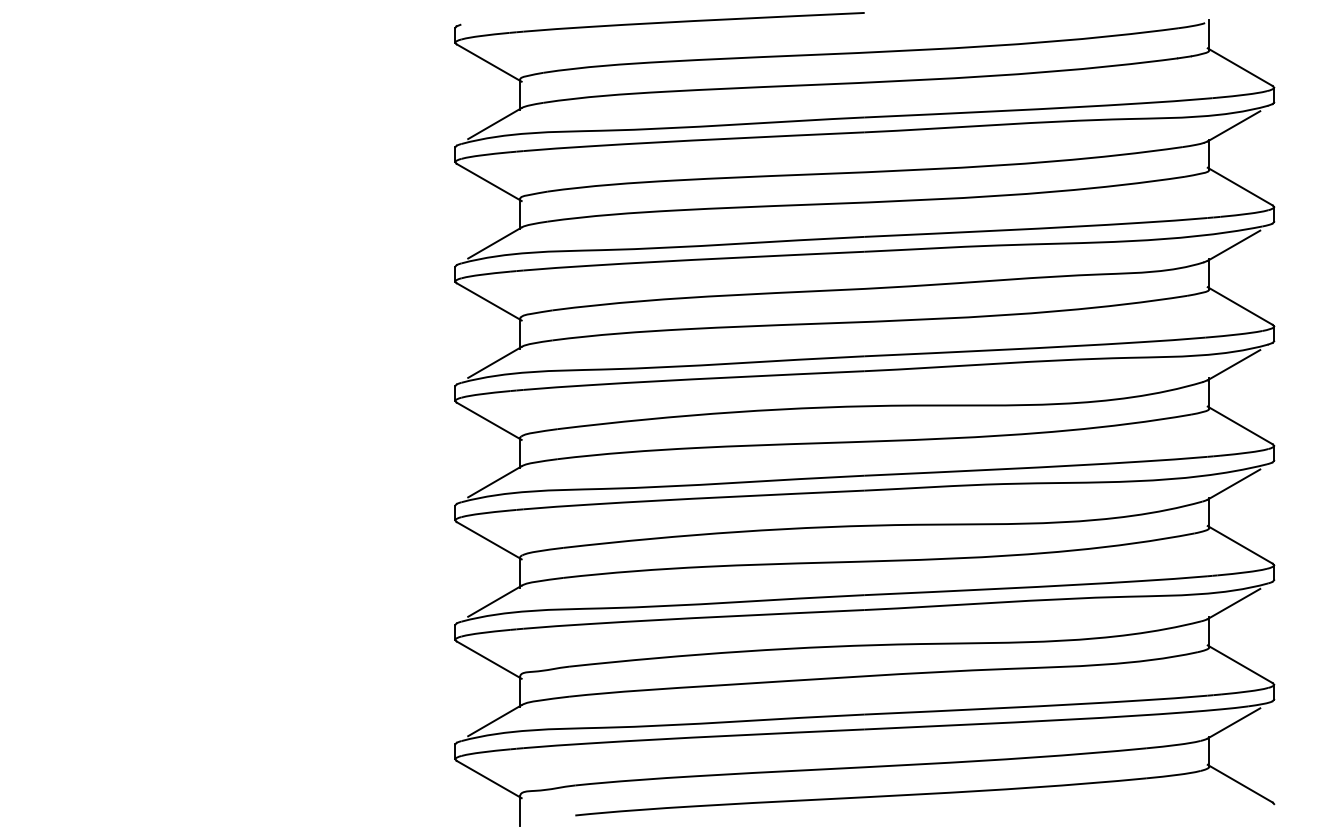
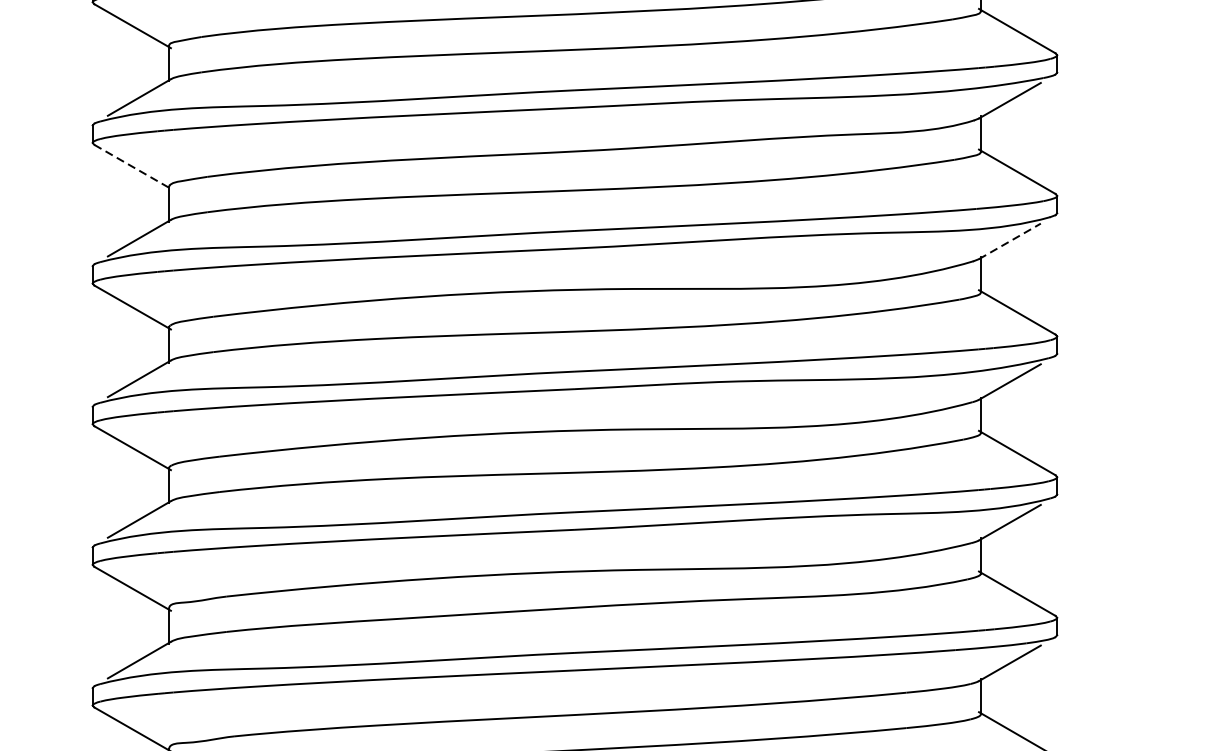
line: (489, 301) -> (133, 166), solid -> dashed
line: (1234, 364) -> (1010, 240), solid -> dashed

